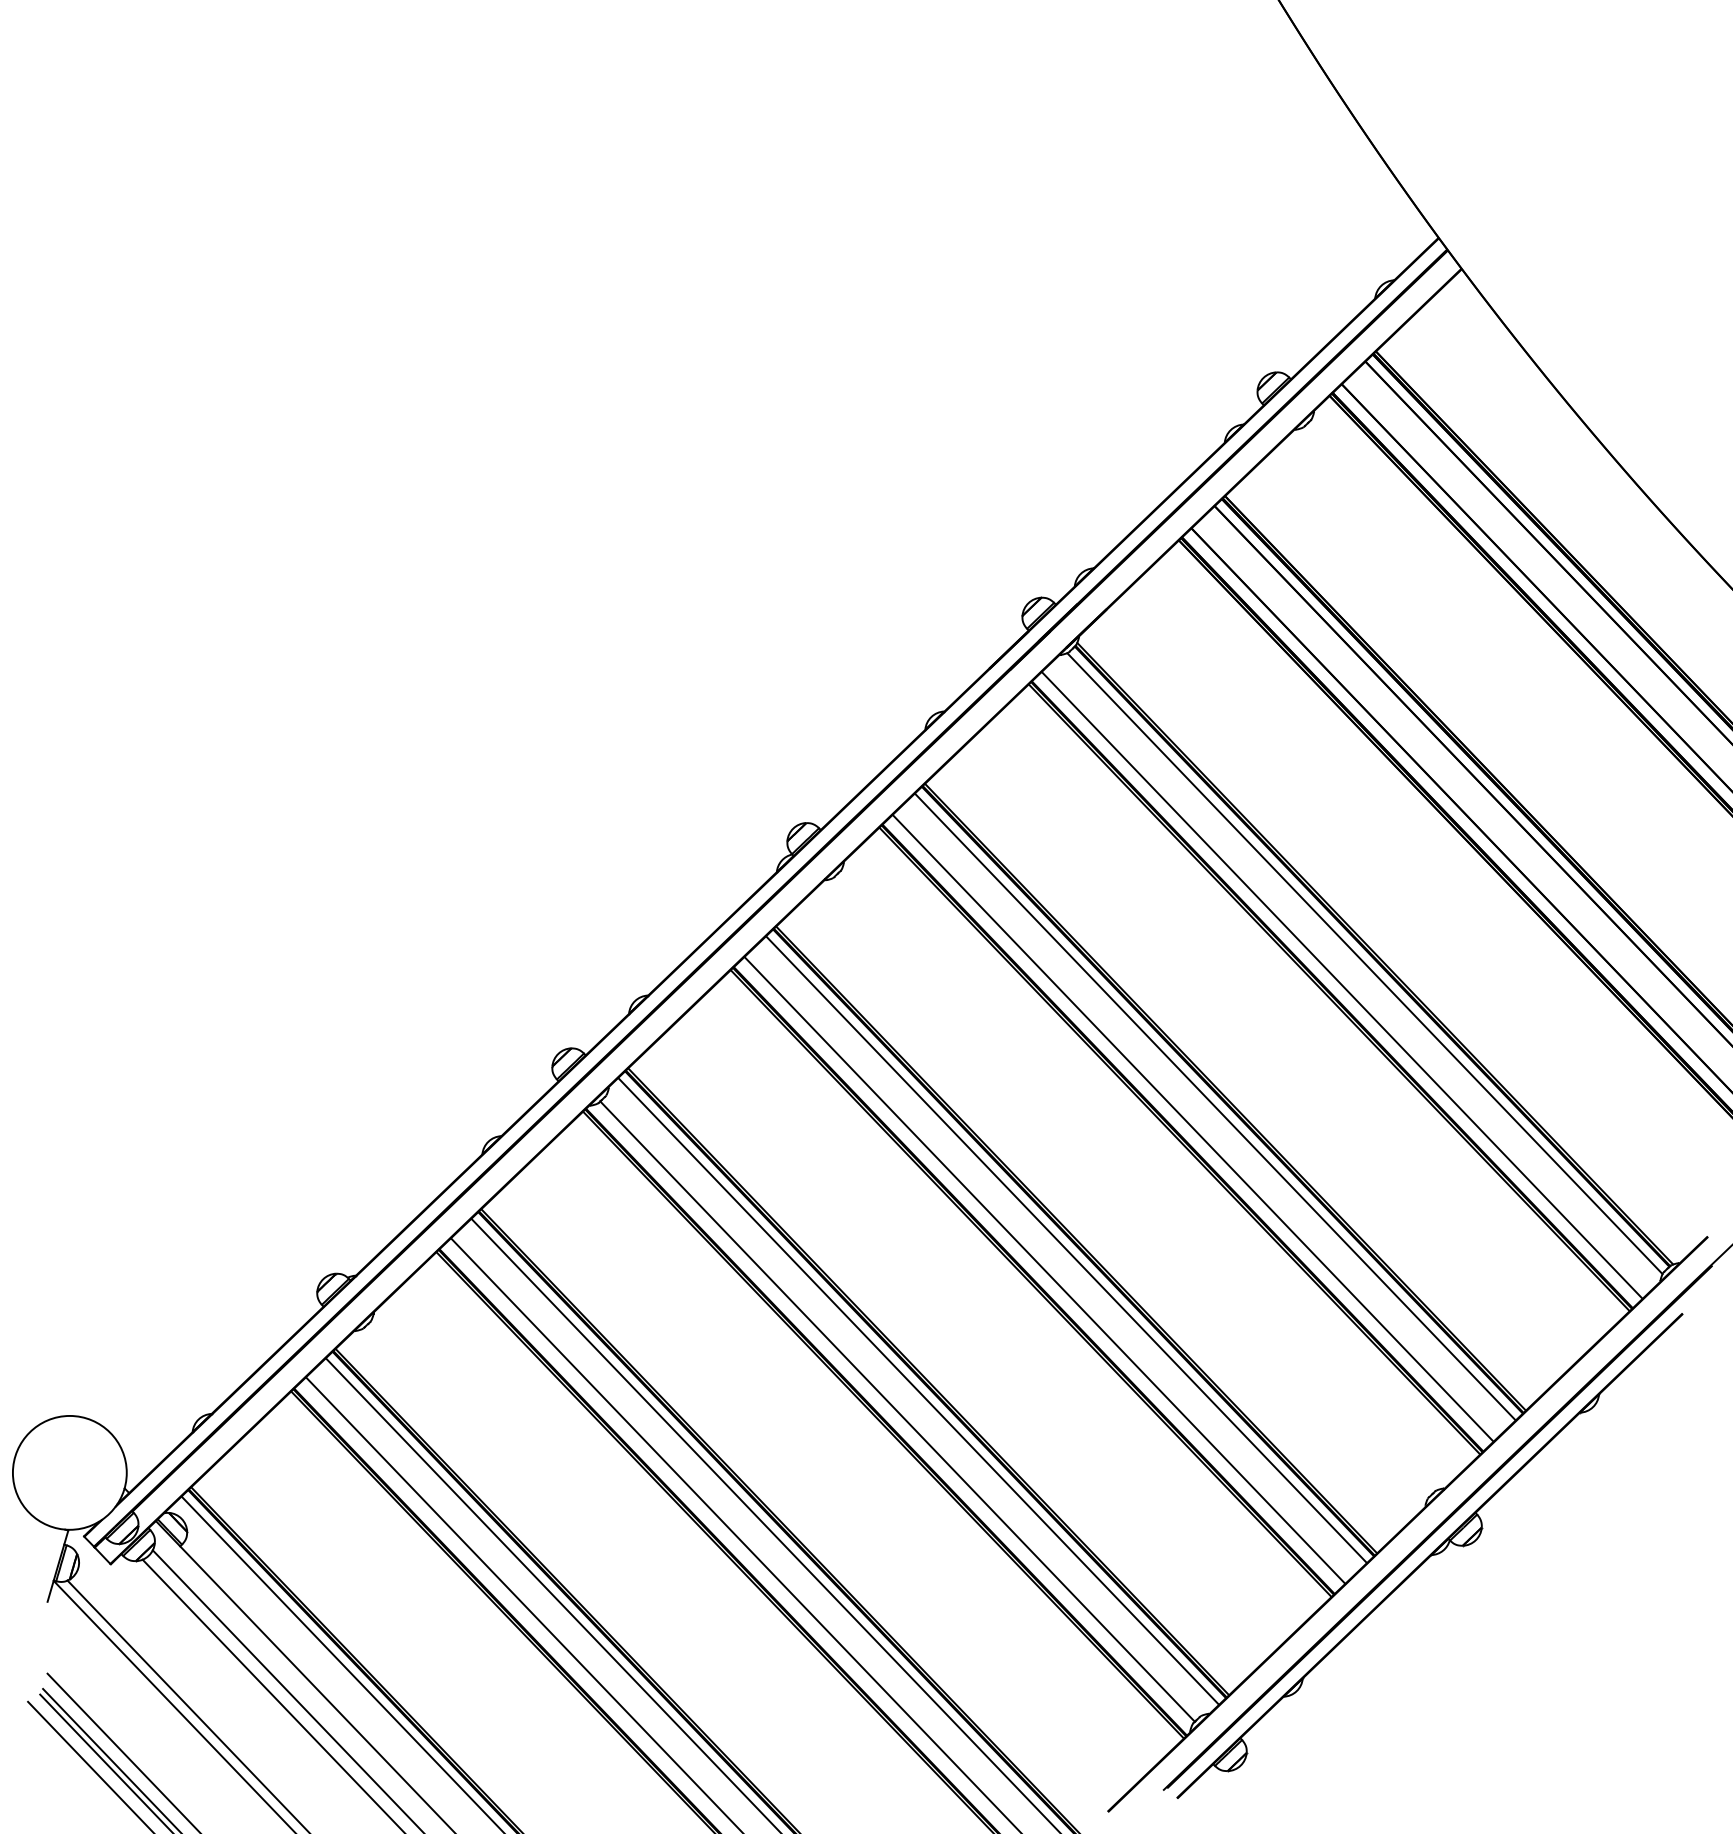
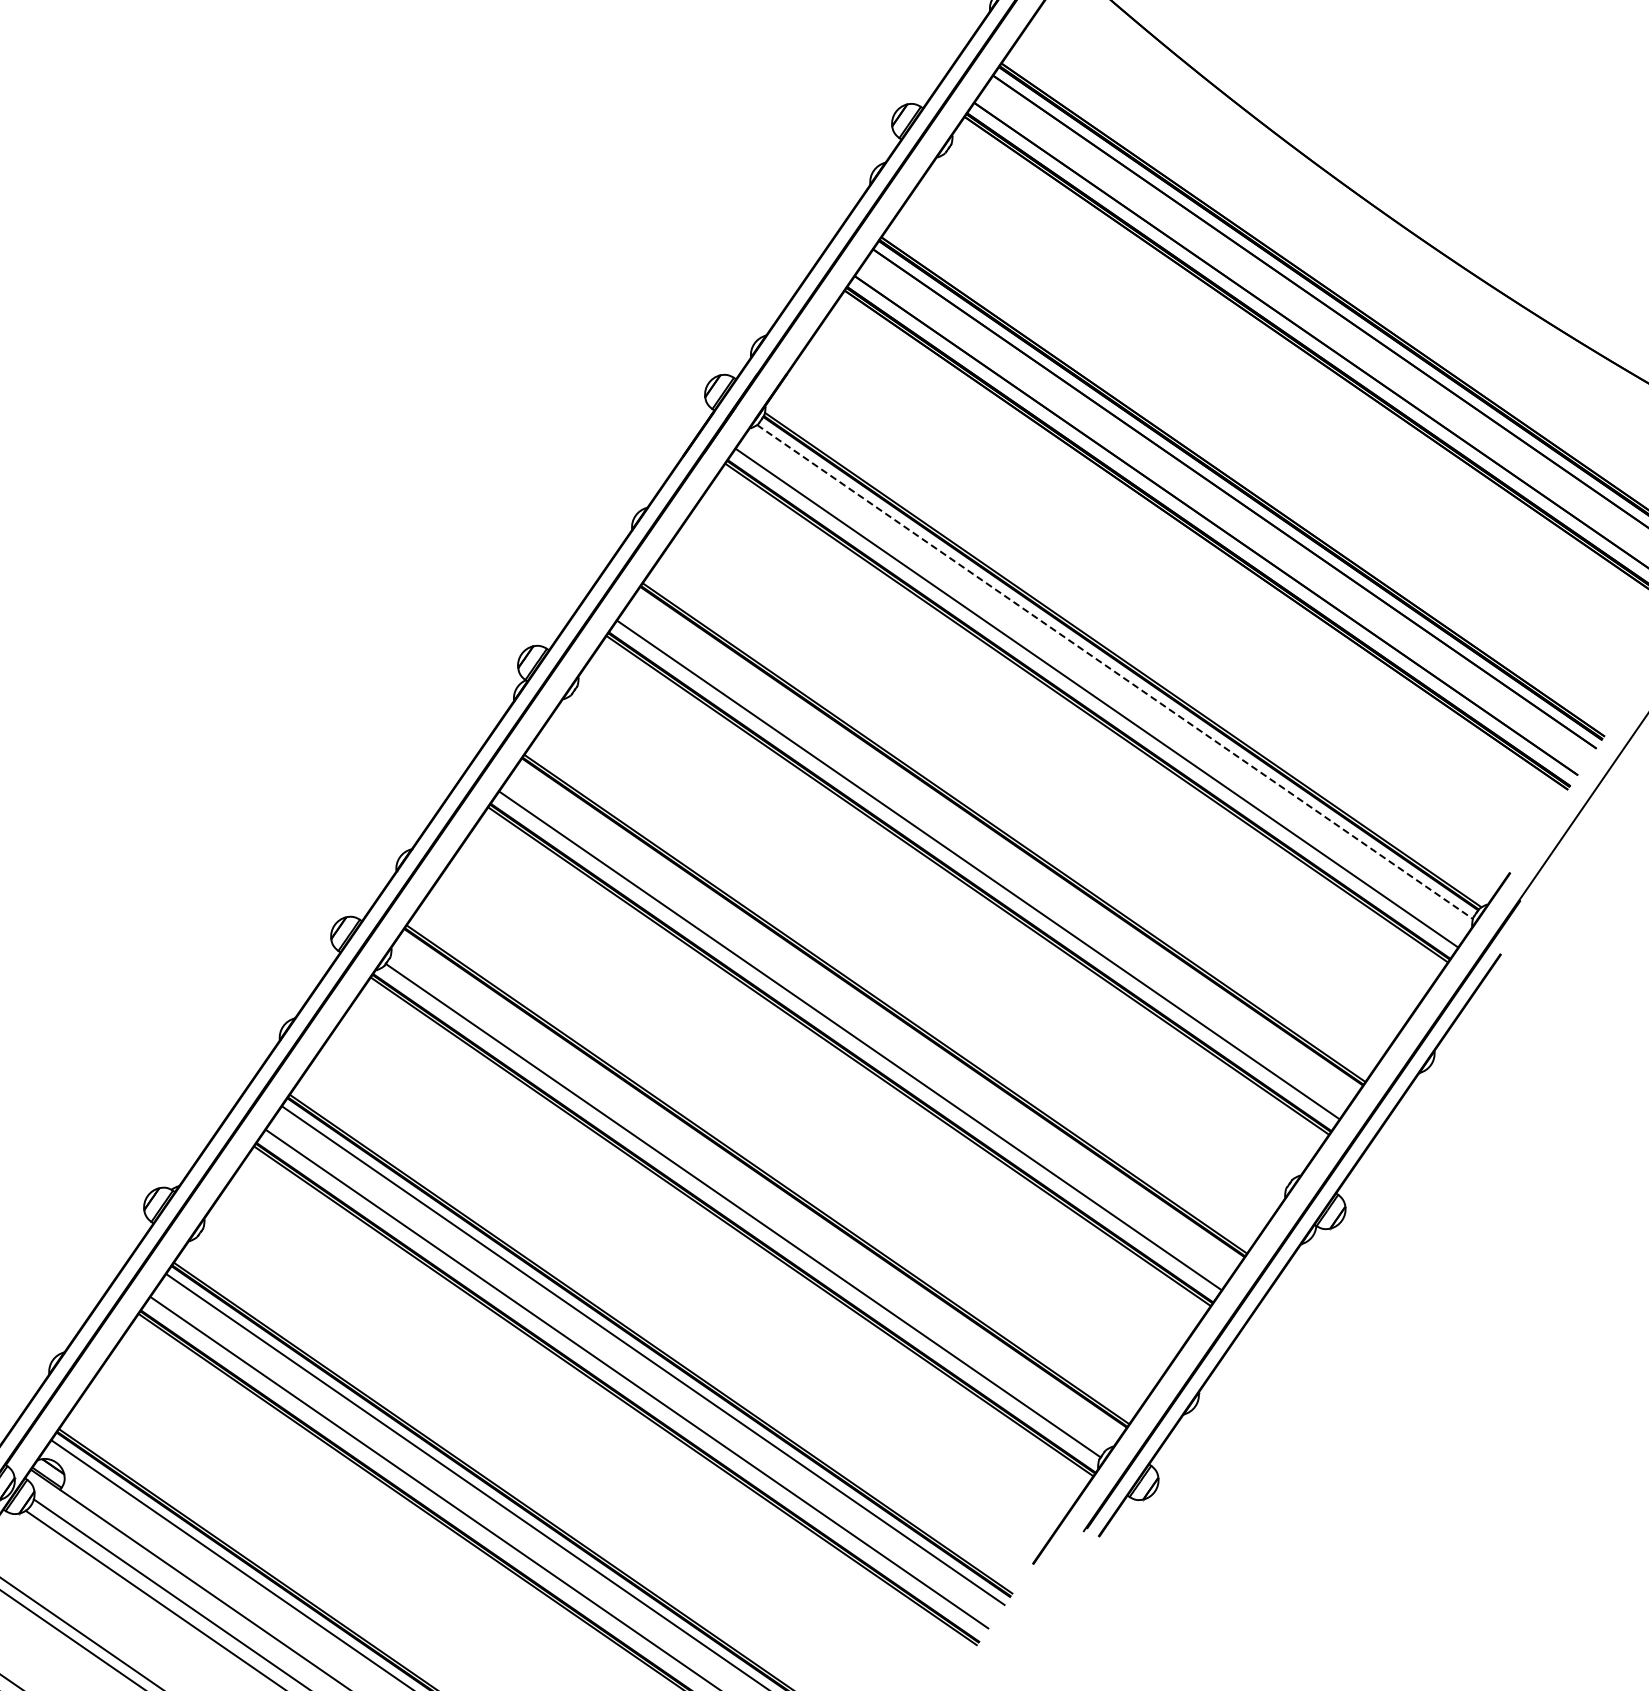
line: (1365, 964) -> (1115, 672), solid -> dashed
line: (1214, 1106) -> (995, 844), removed
line: (1066, 1249) -> (877, 1015), removed
line: (918, 1391) -> (759, 1186), removed

